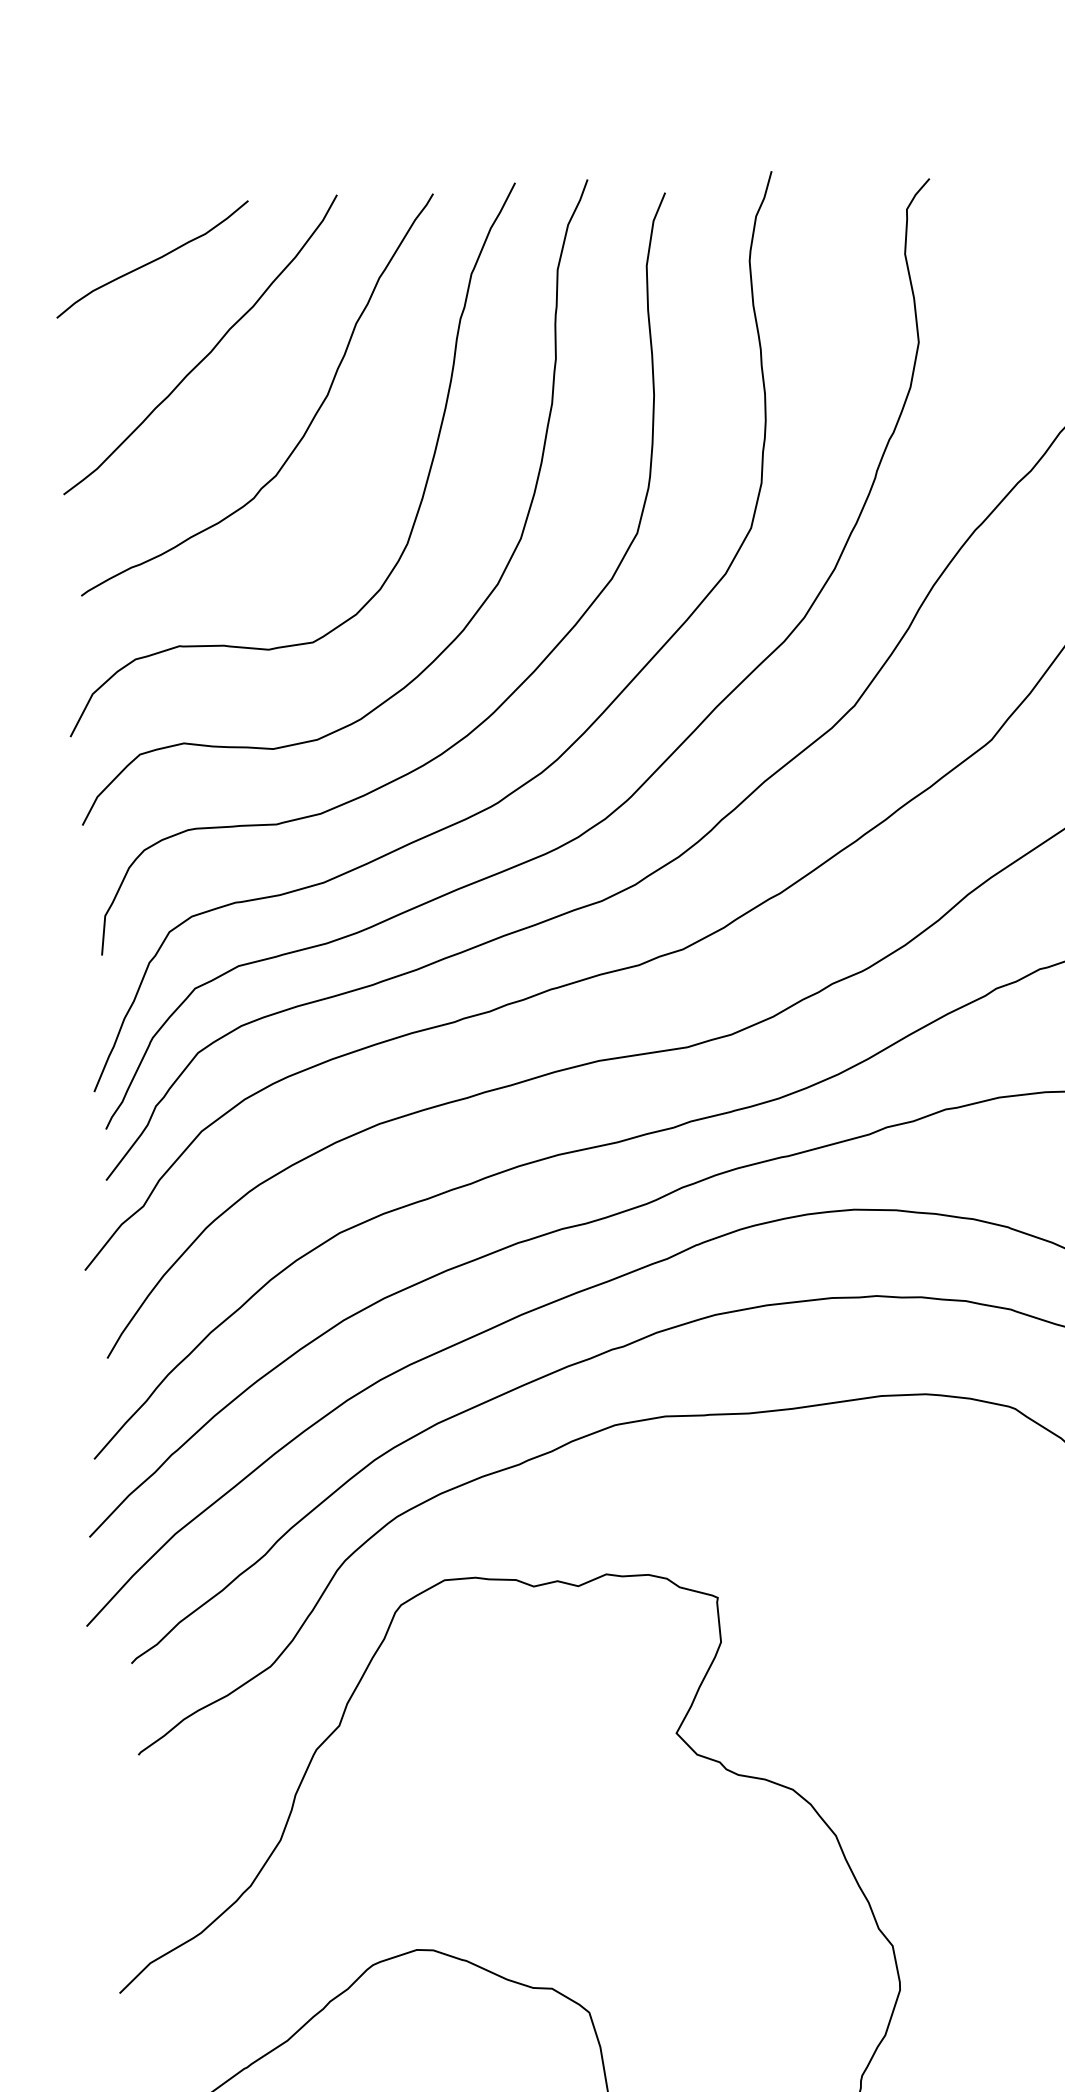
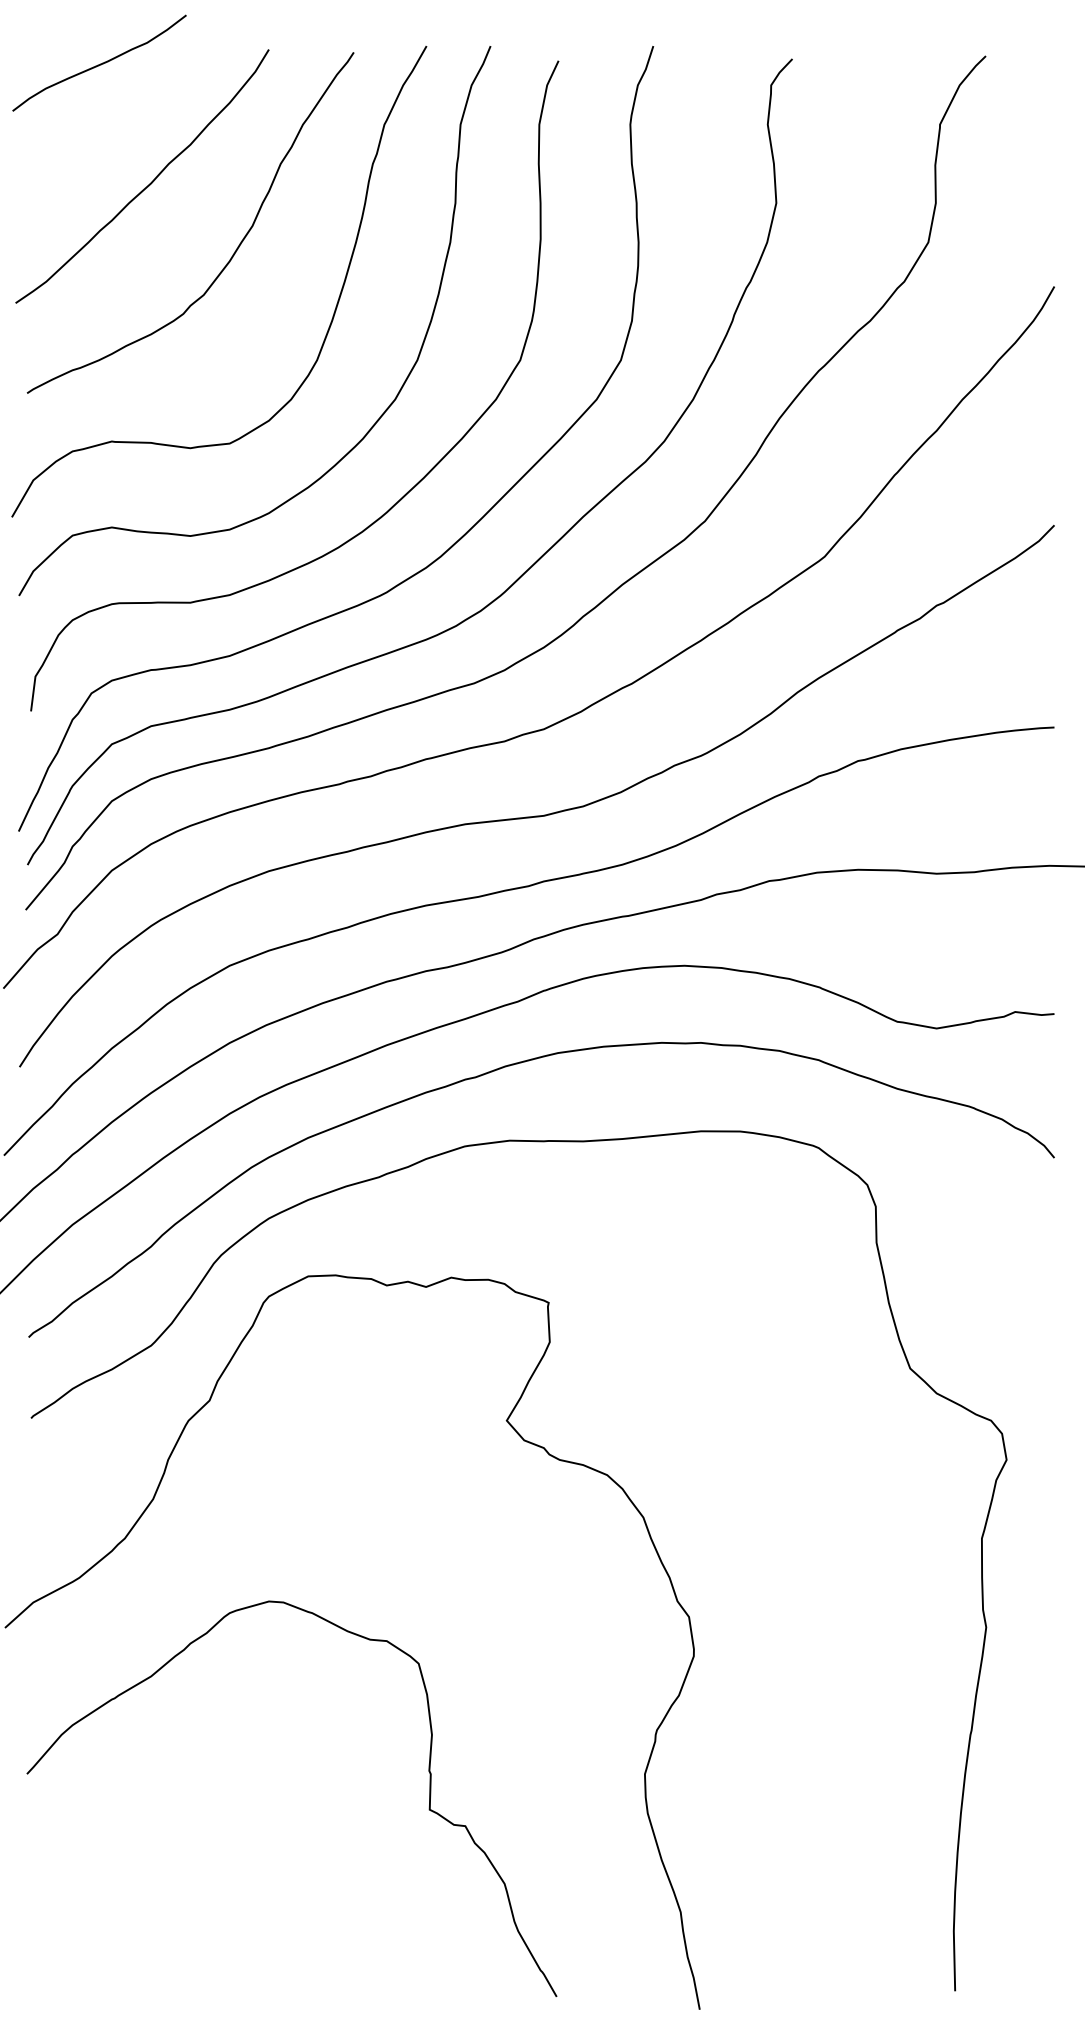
curve: (153, 259) -> (100, 63), moved

